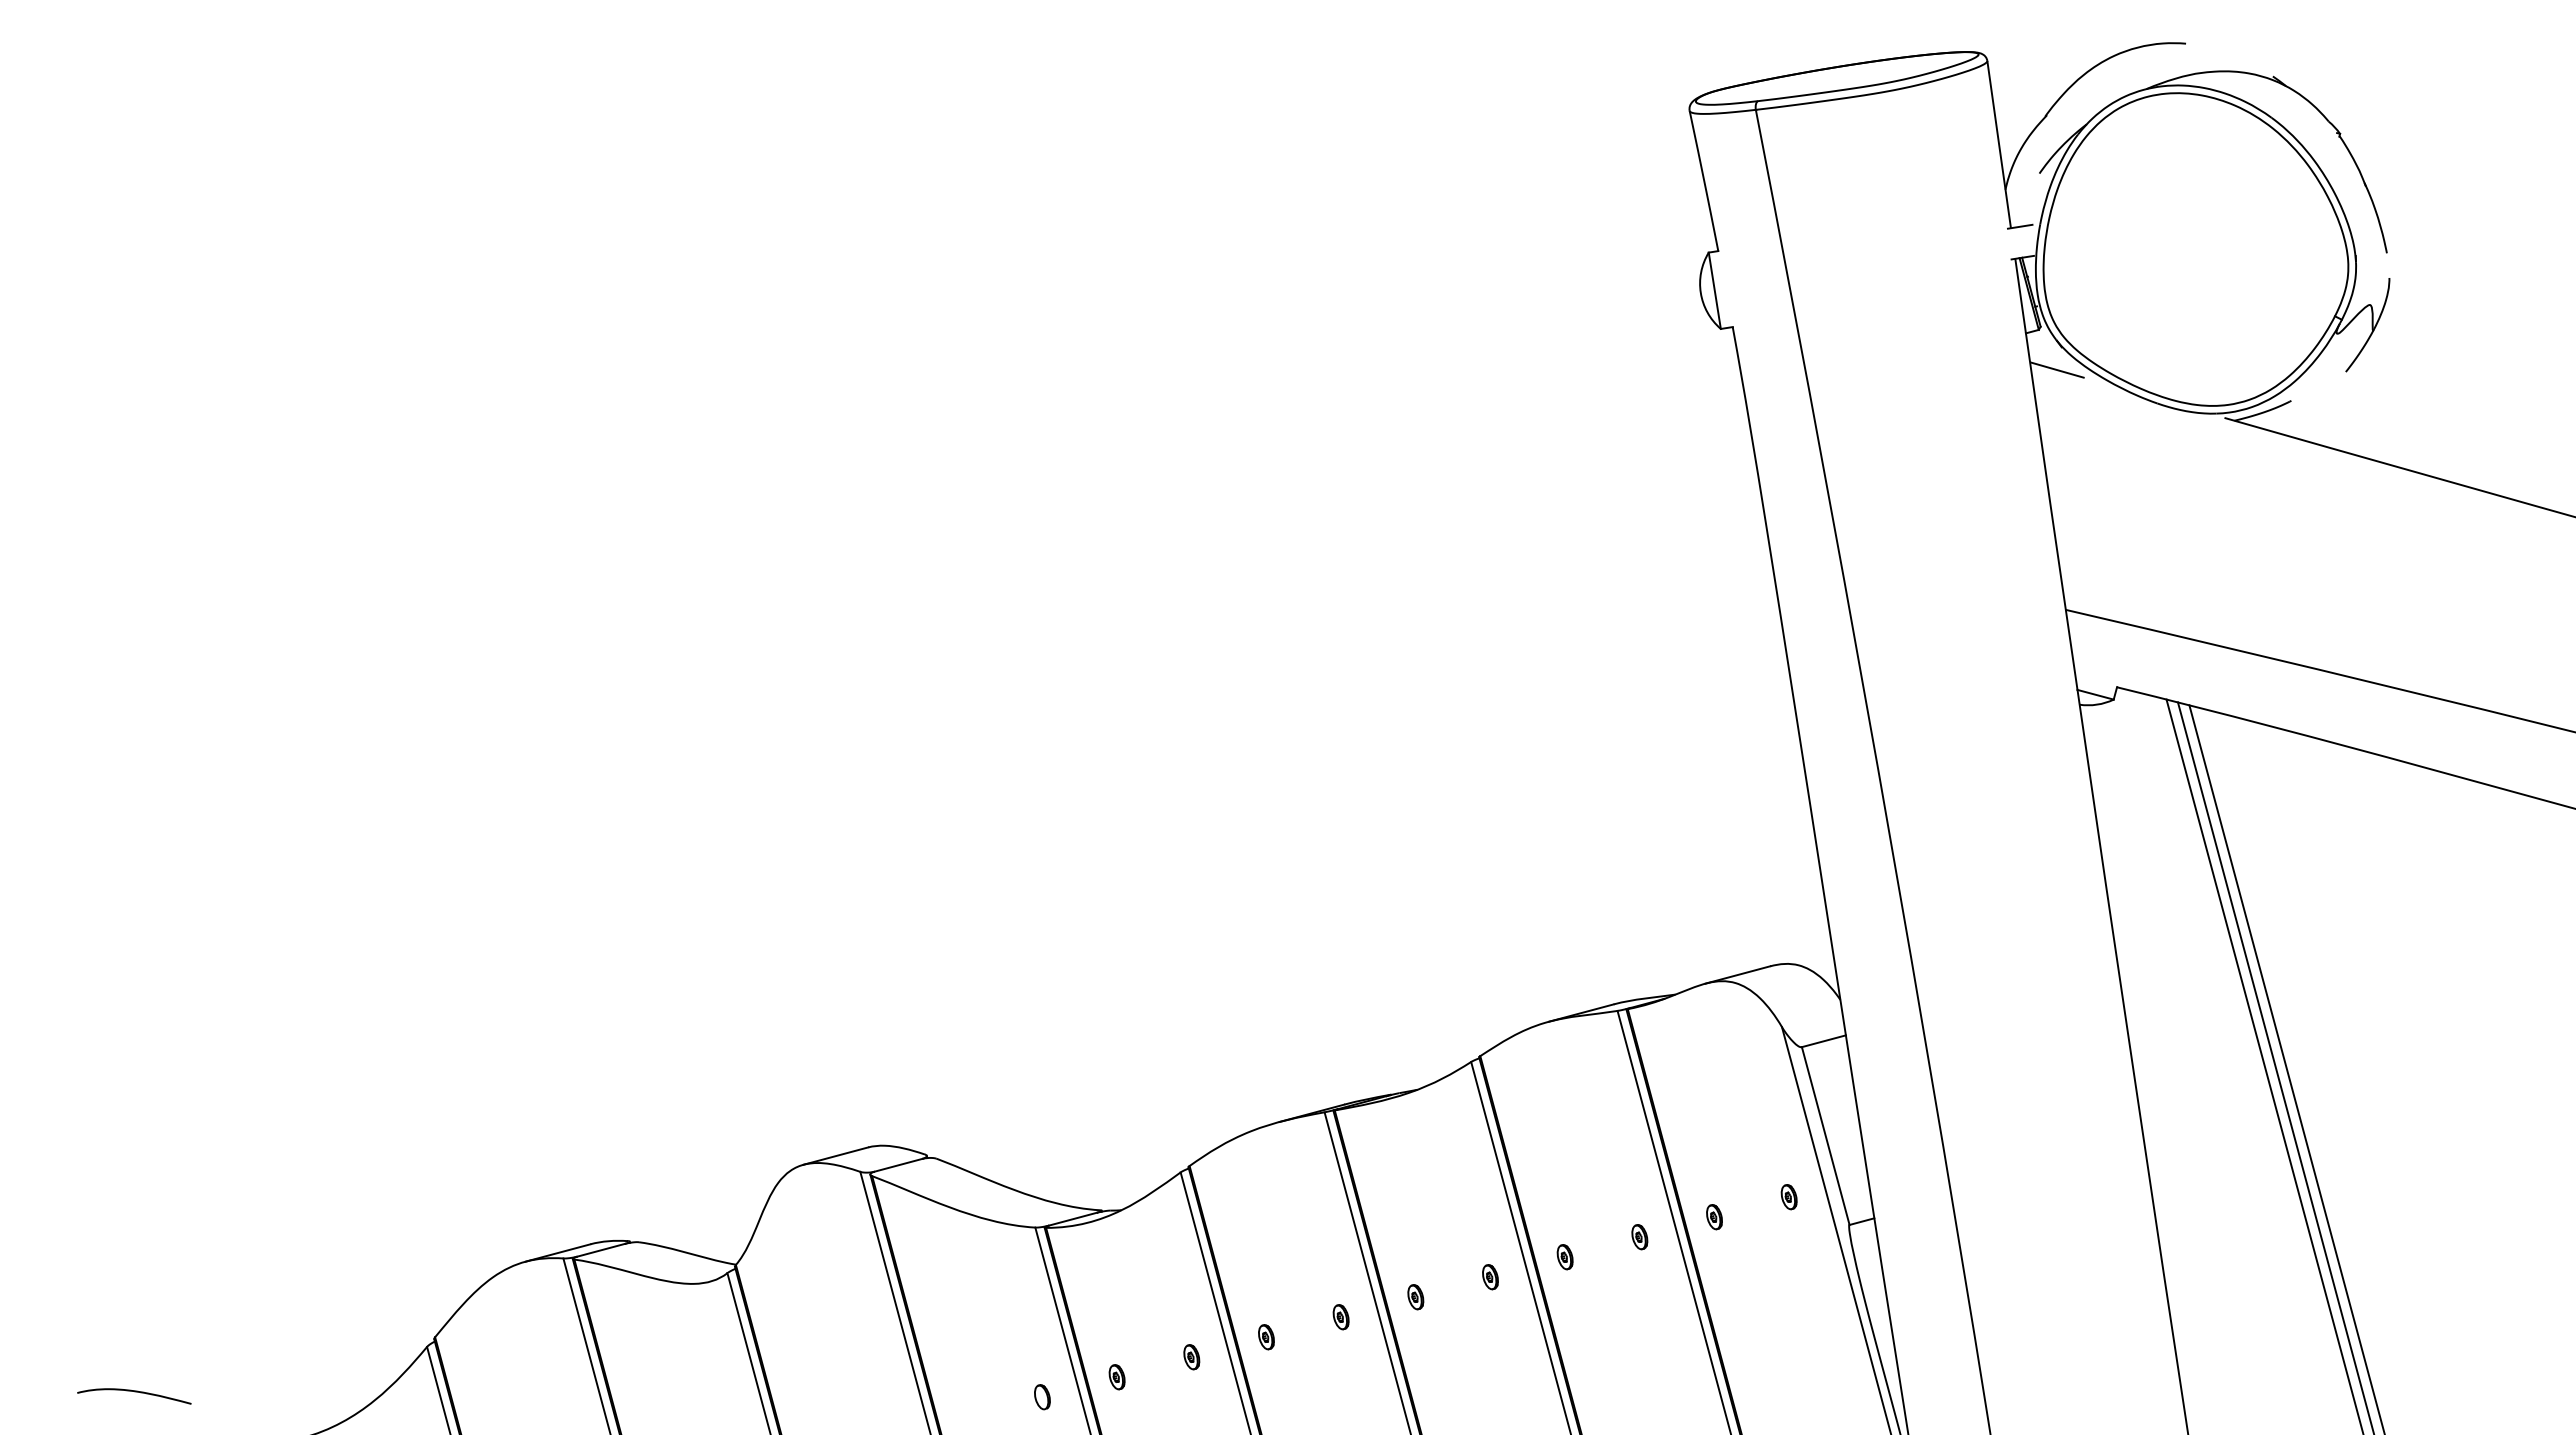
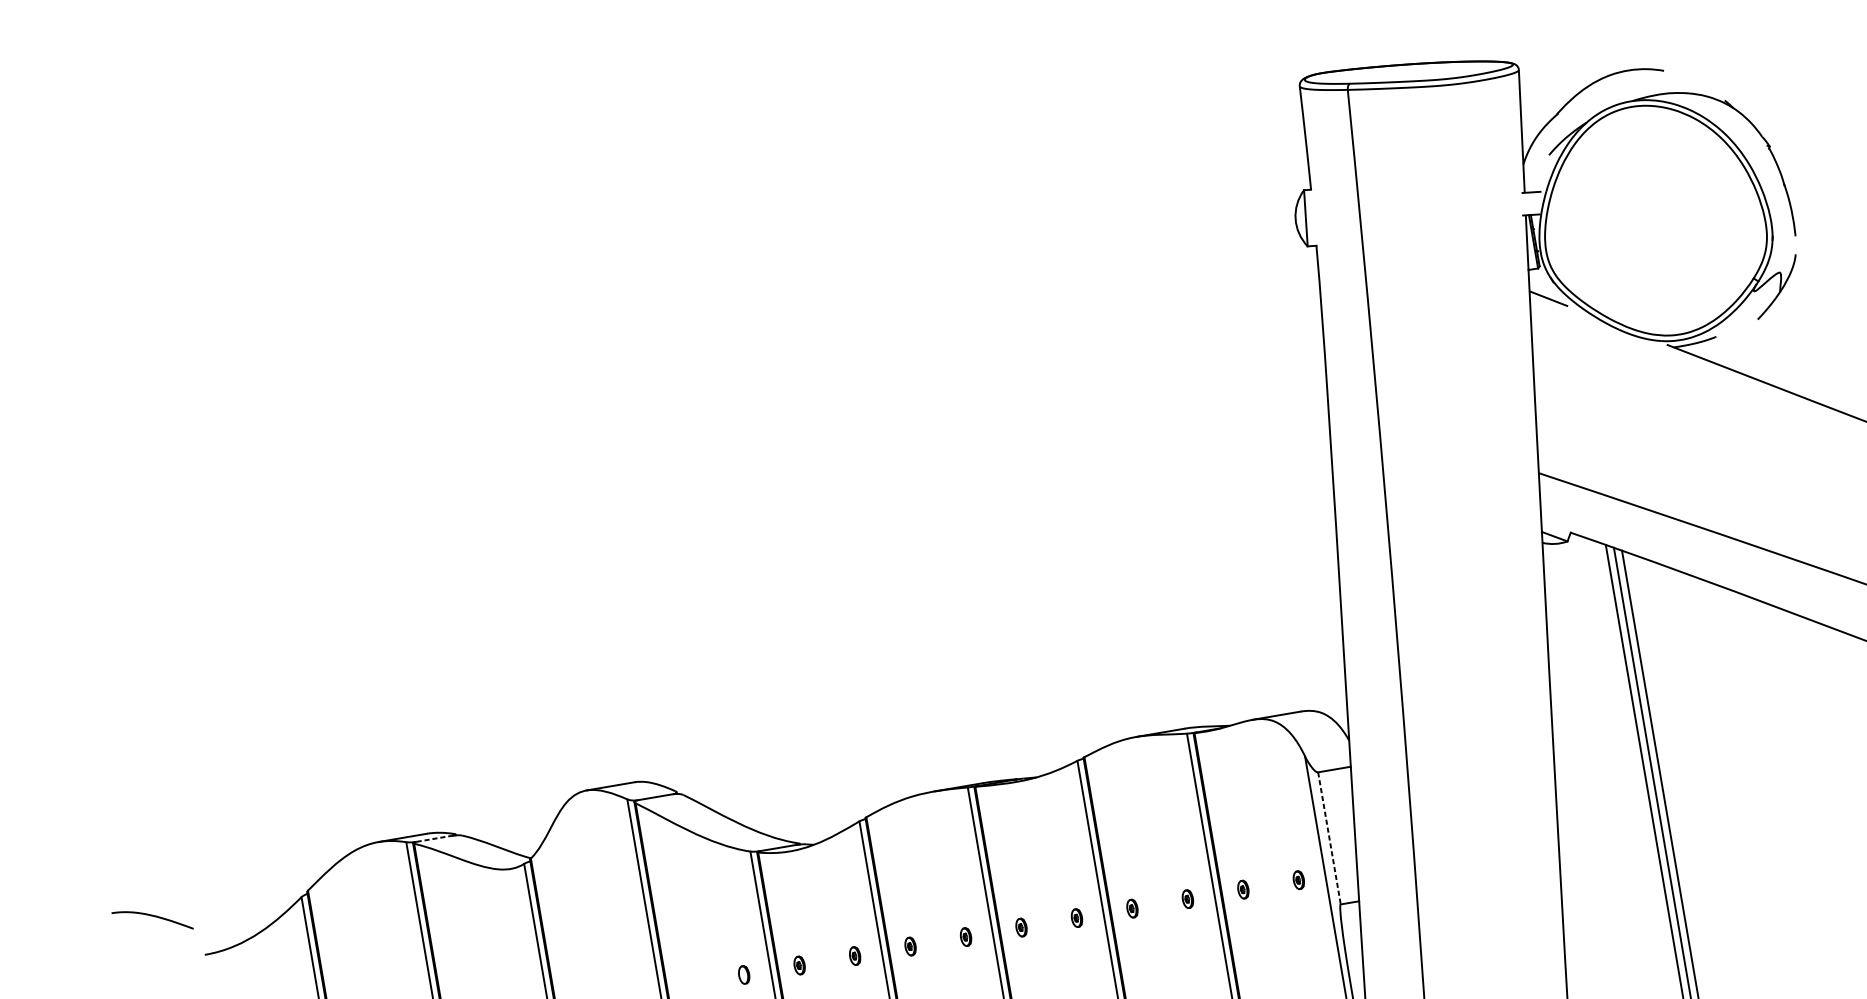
line: (1825, 1136) -> (1329, 838), solid -> dashed
line: (601, 1250) -> (434, 839), solid -> dashed
curve: (134, 1392) -> (153, 916), moved

